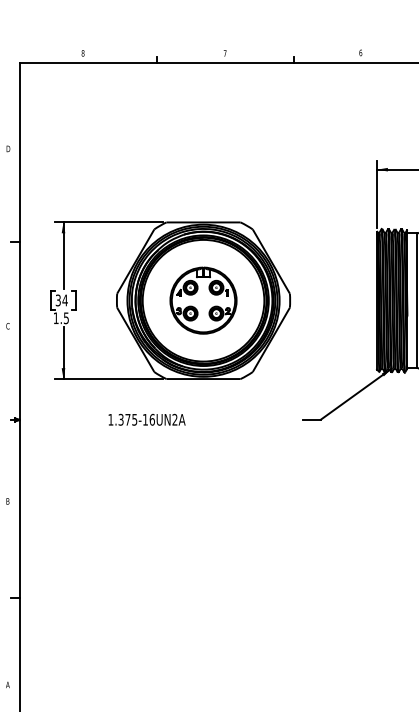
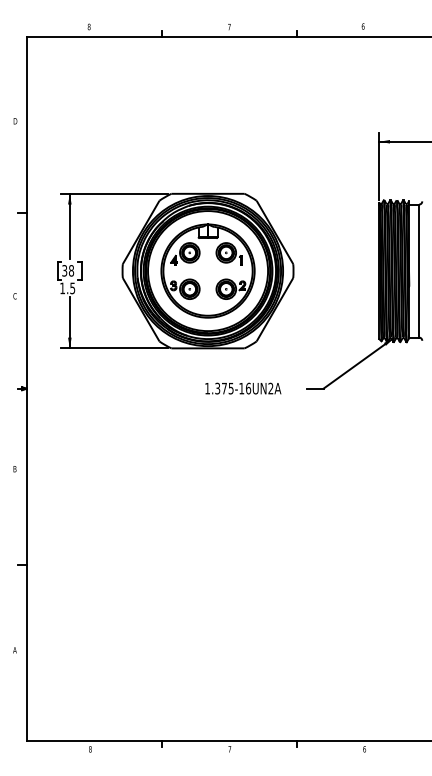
text: (65, 300) -> (71, 270), 34 -> 38
part: (202, 300) -> (207, 270), size x1.43
text: (147, 419) -> (243, 388), moved

